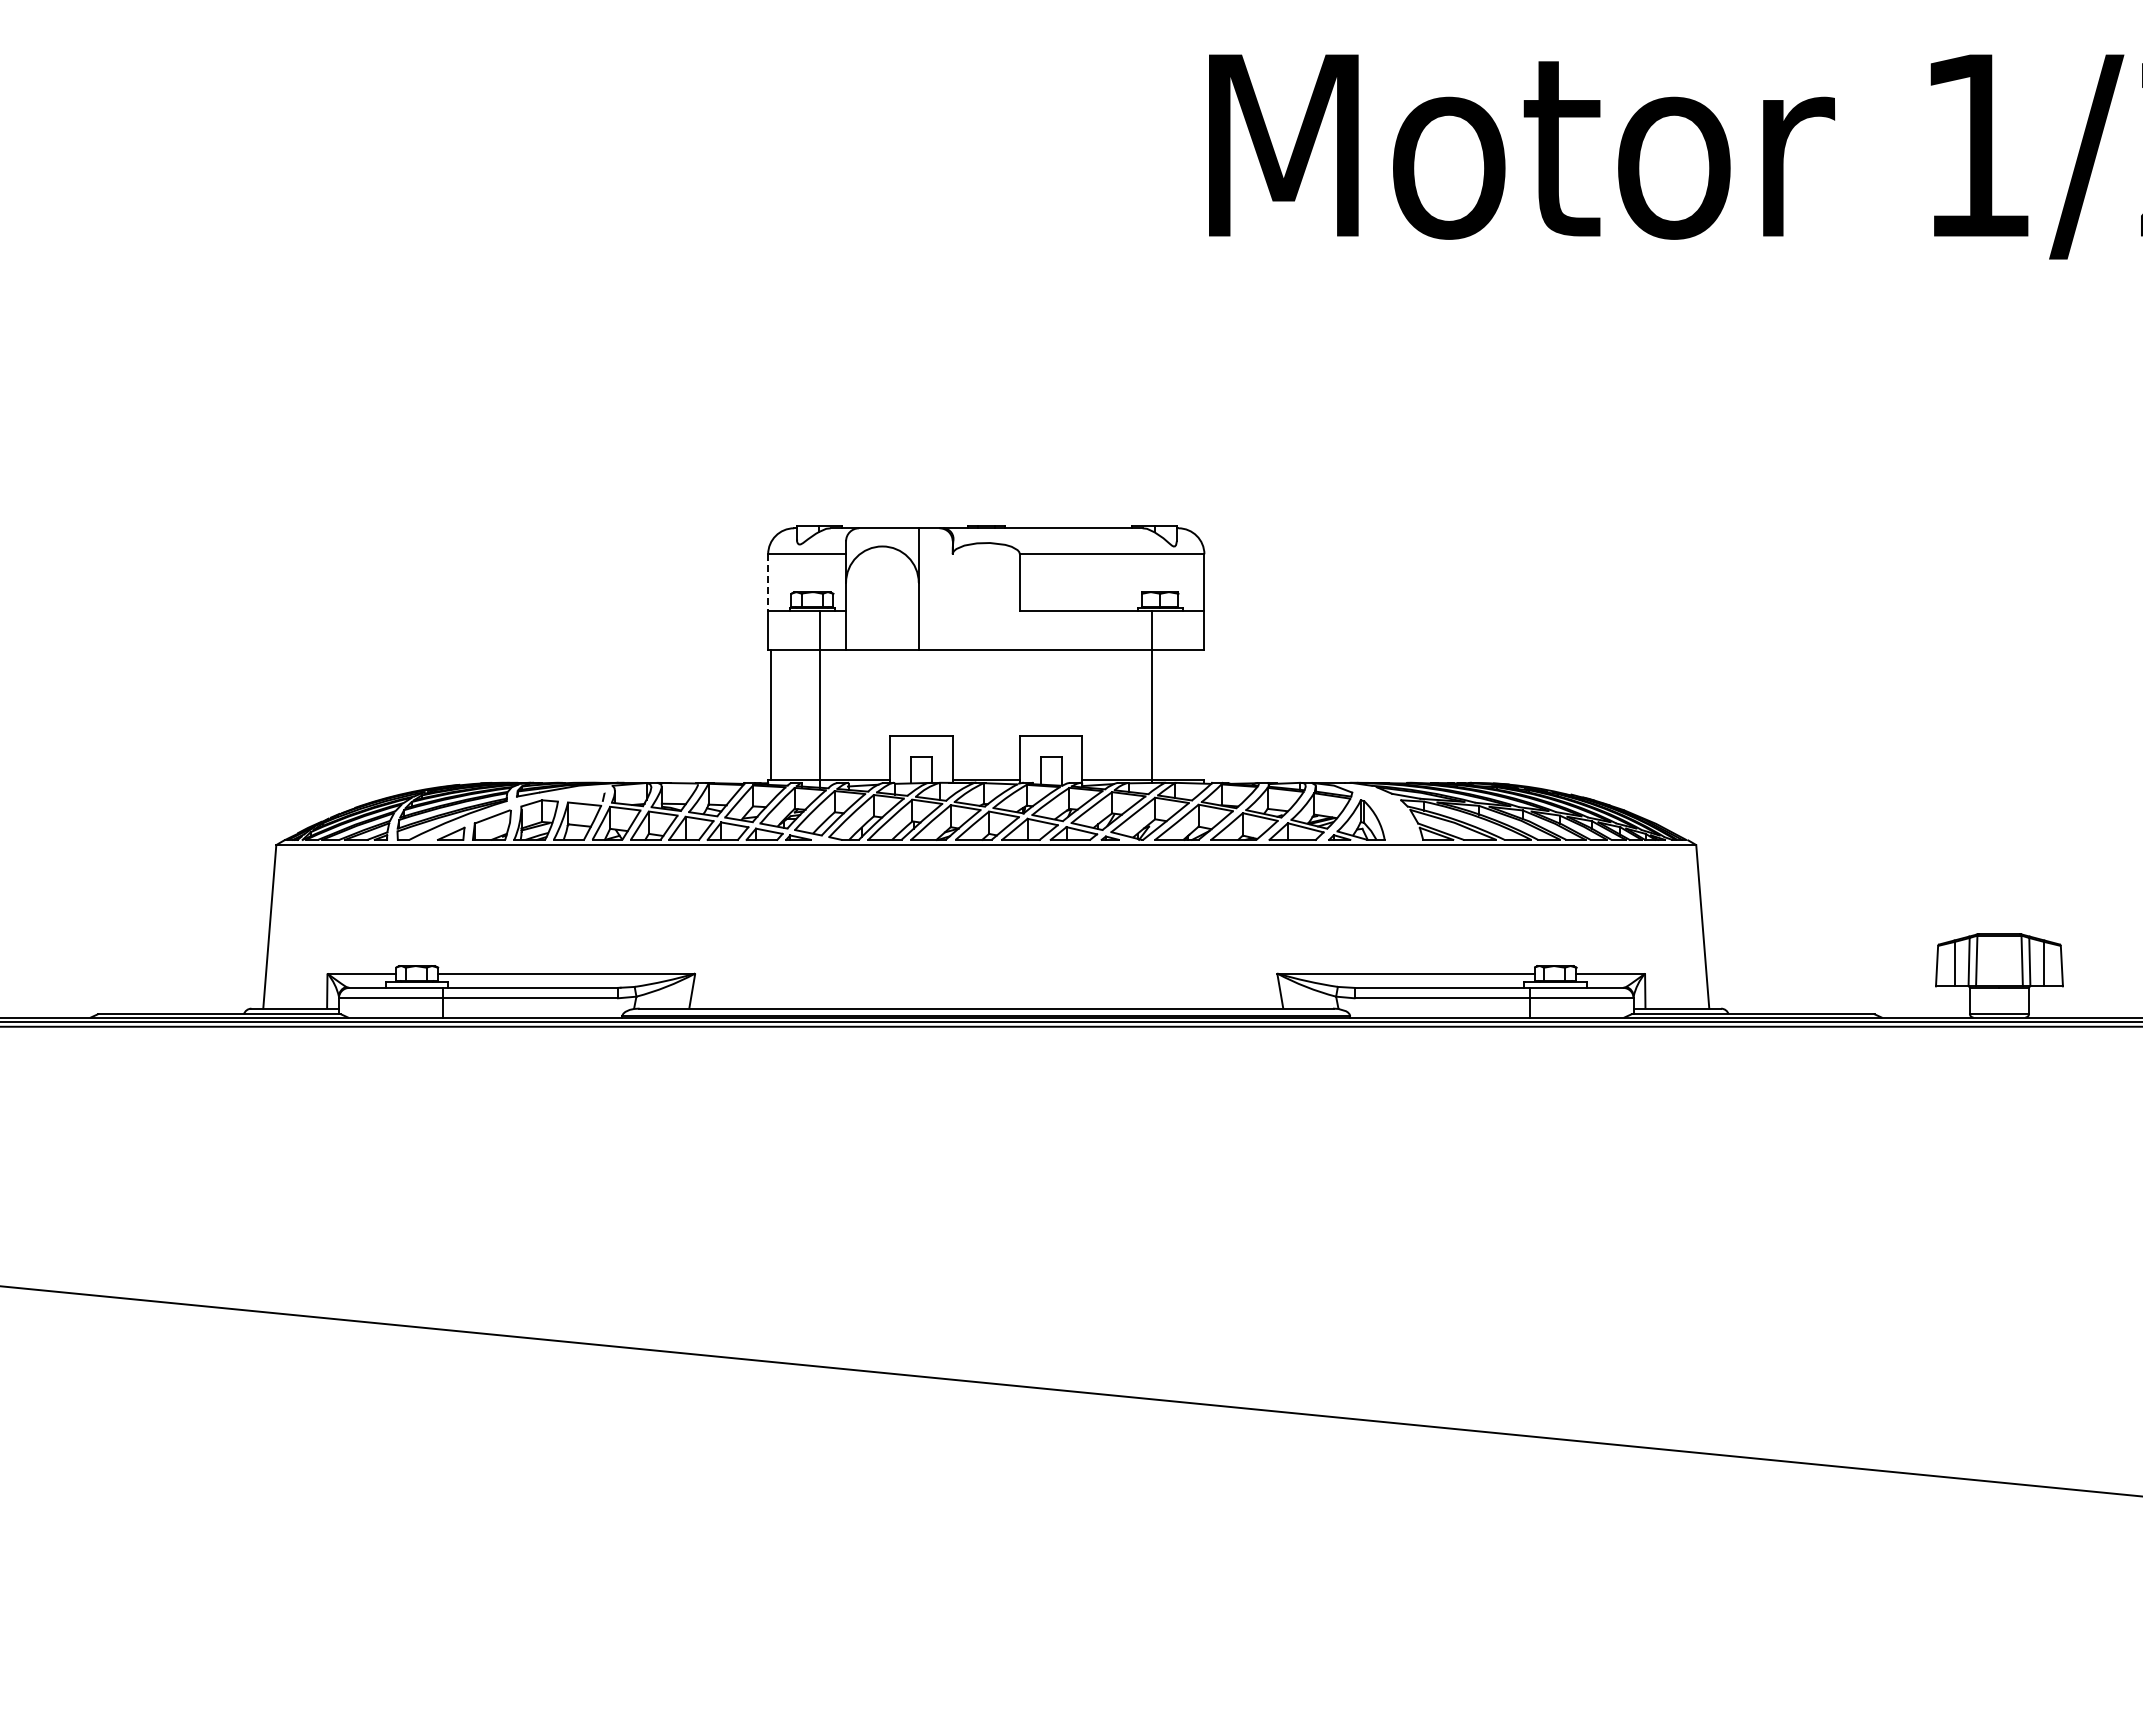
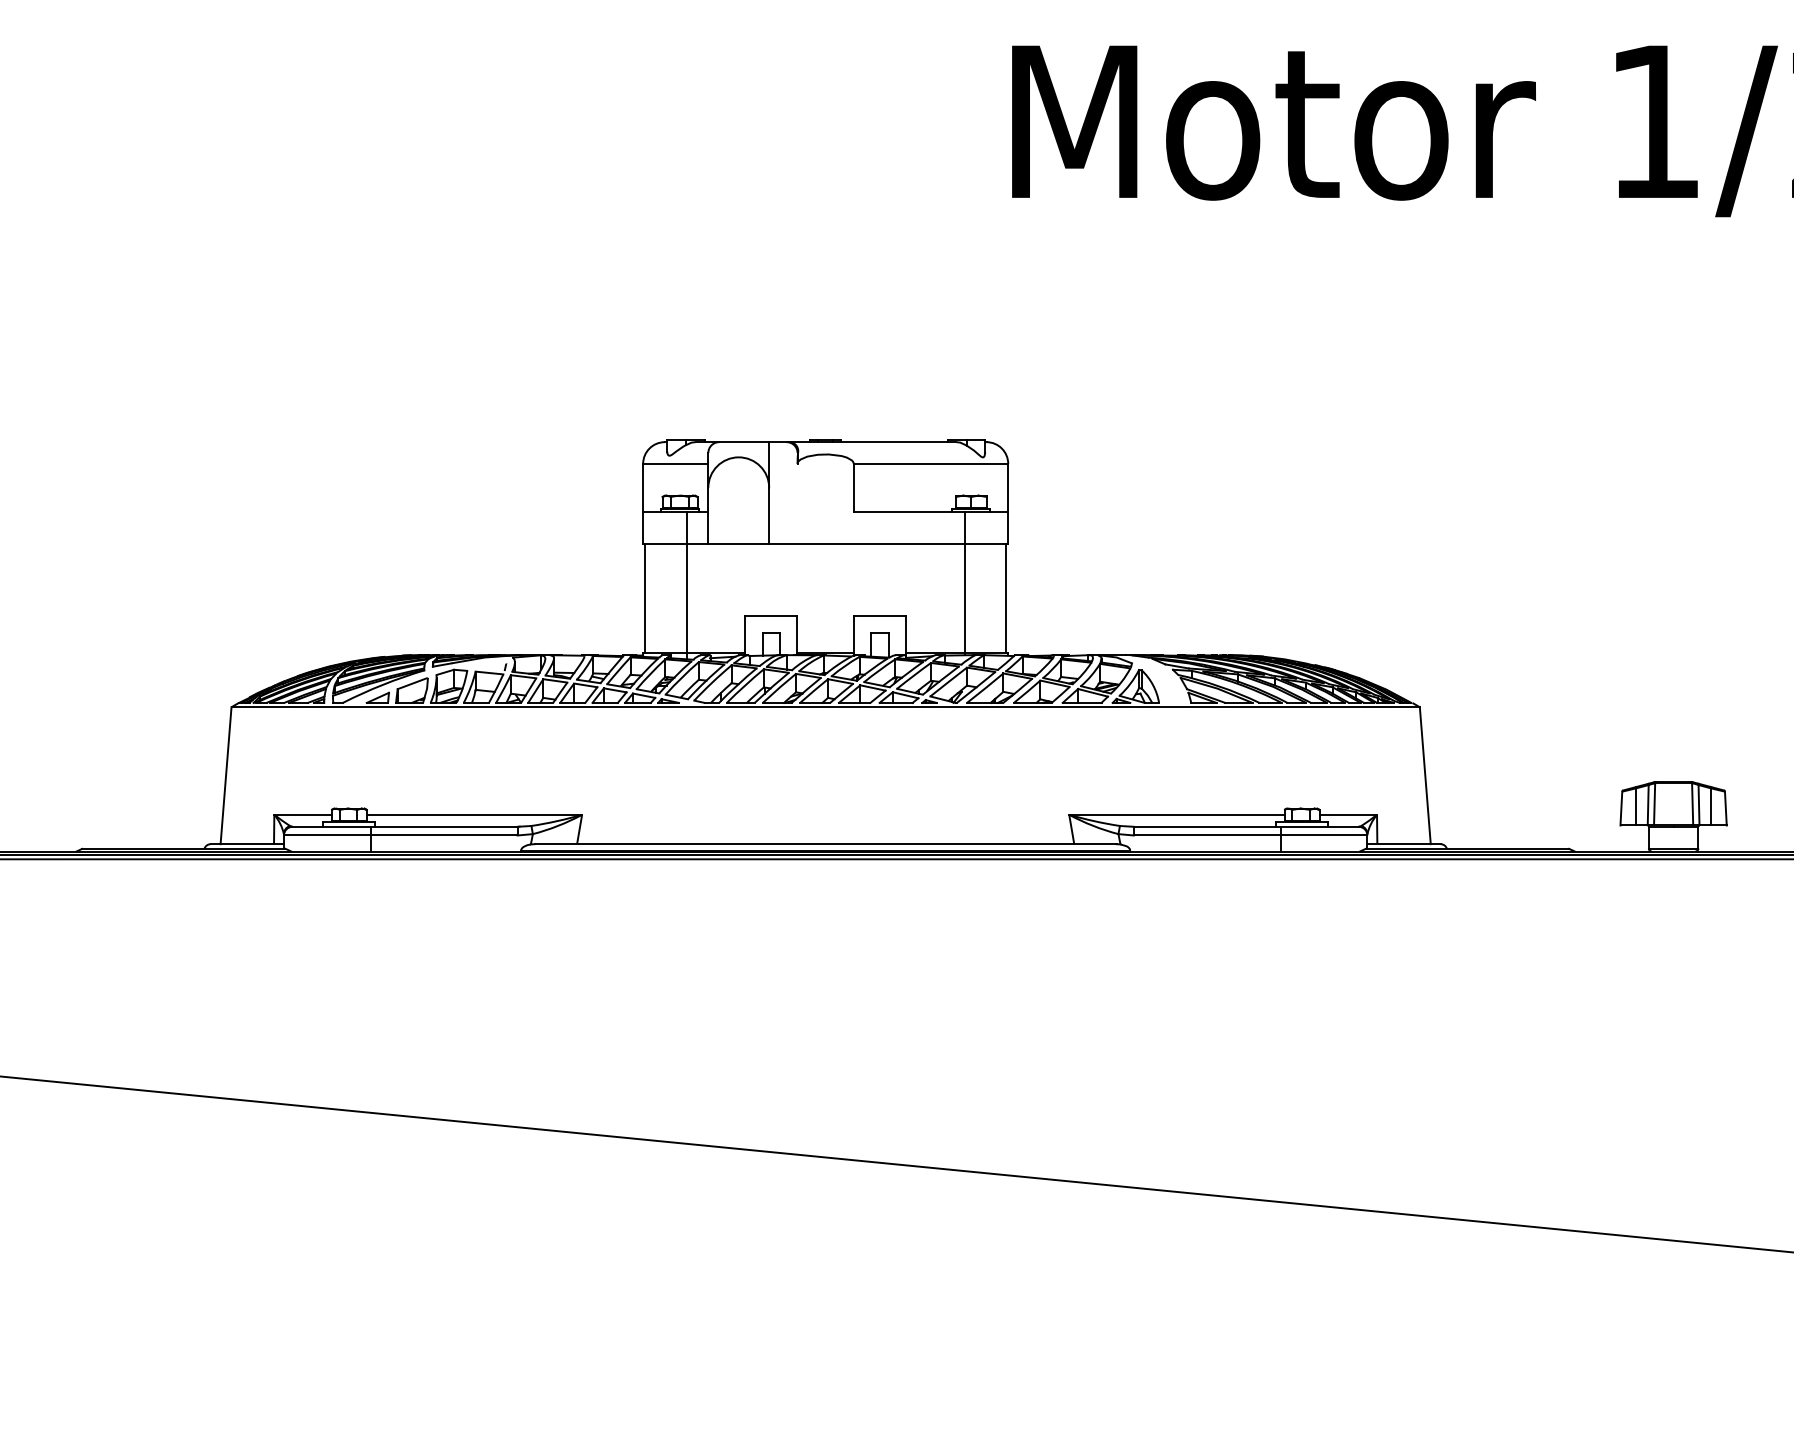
line: (768, 582) -> (643, 487), dashed -> solid
line: (1201, 715) -> (1005, 598), added

